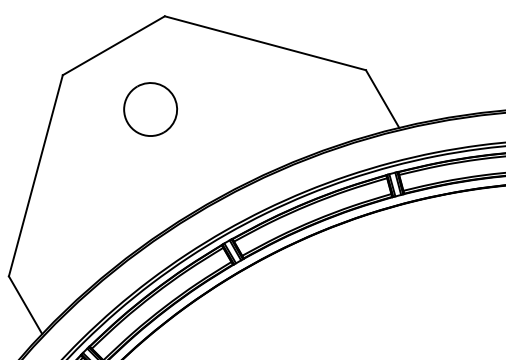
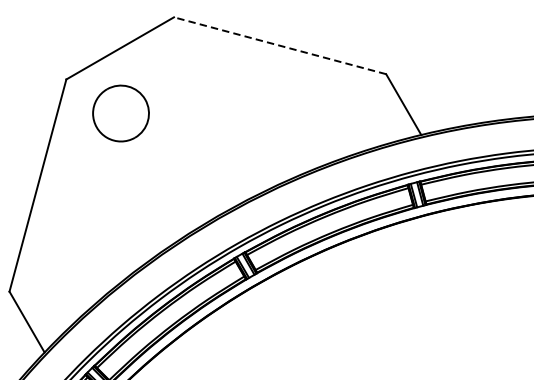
line: (264, 43) -> (279, 46), solid -> dashed
part: (150, 109) -> (120, 113), moved

